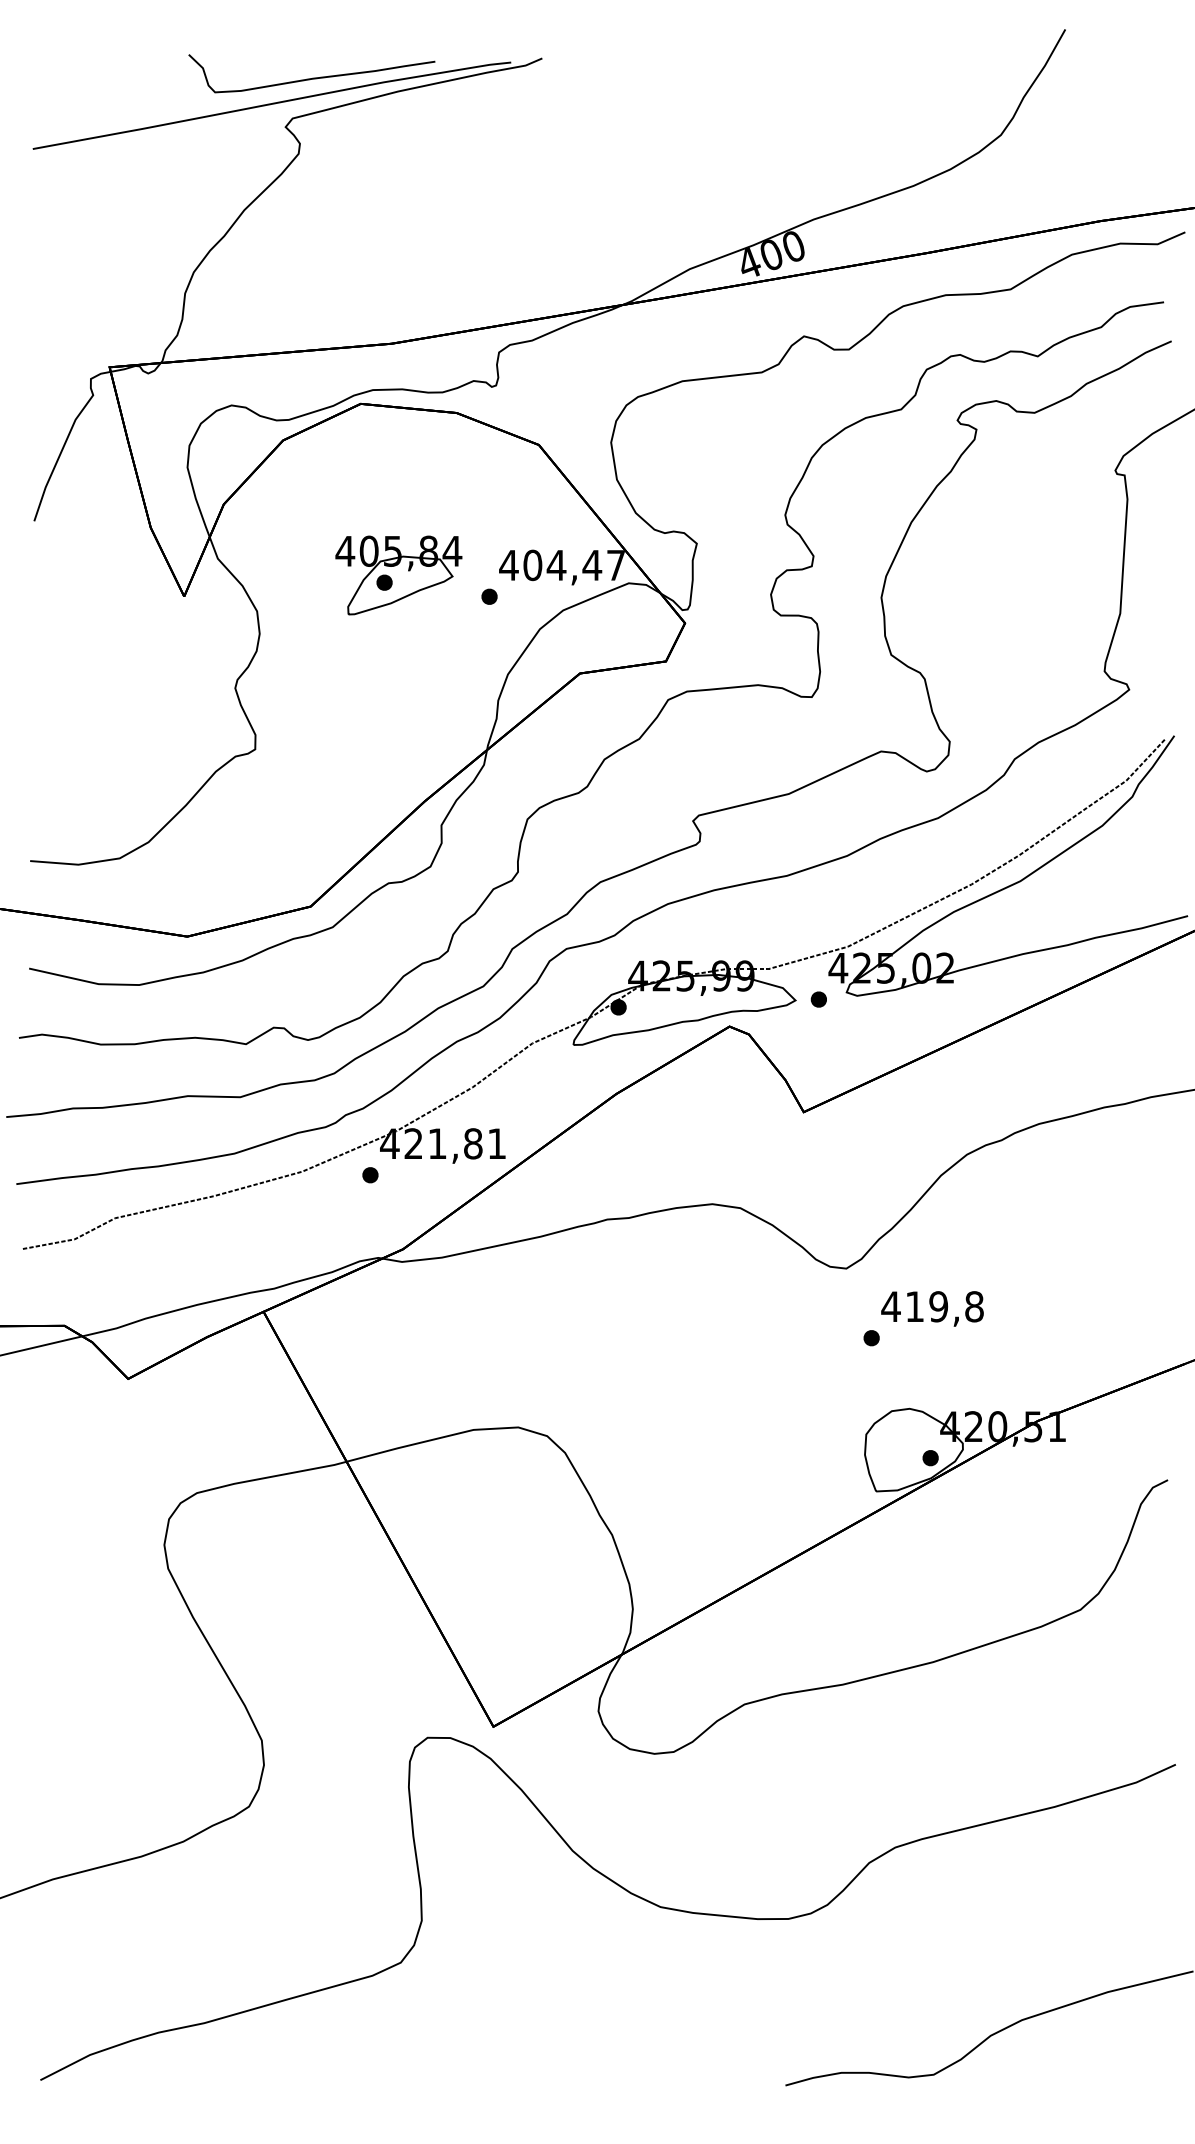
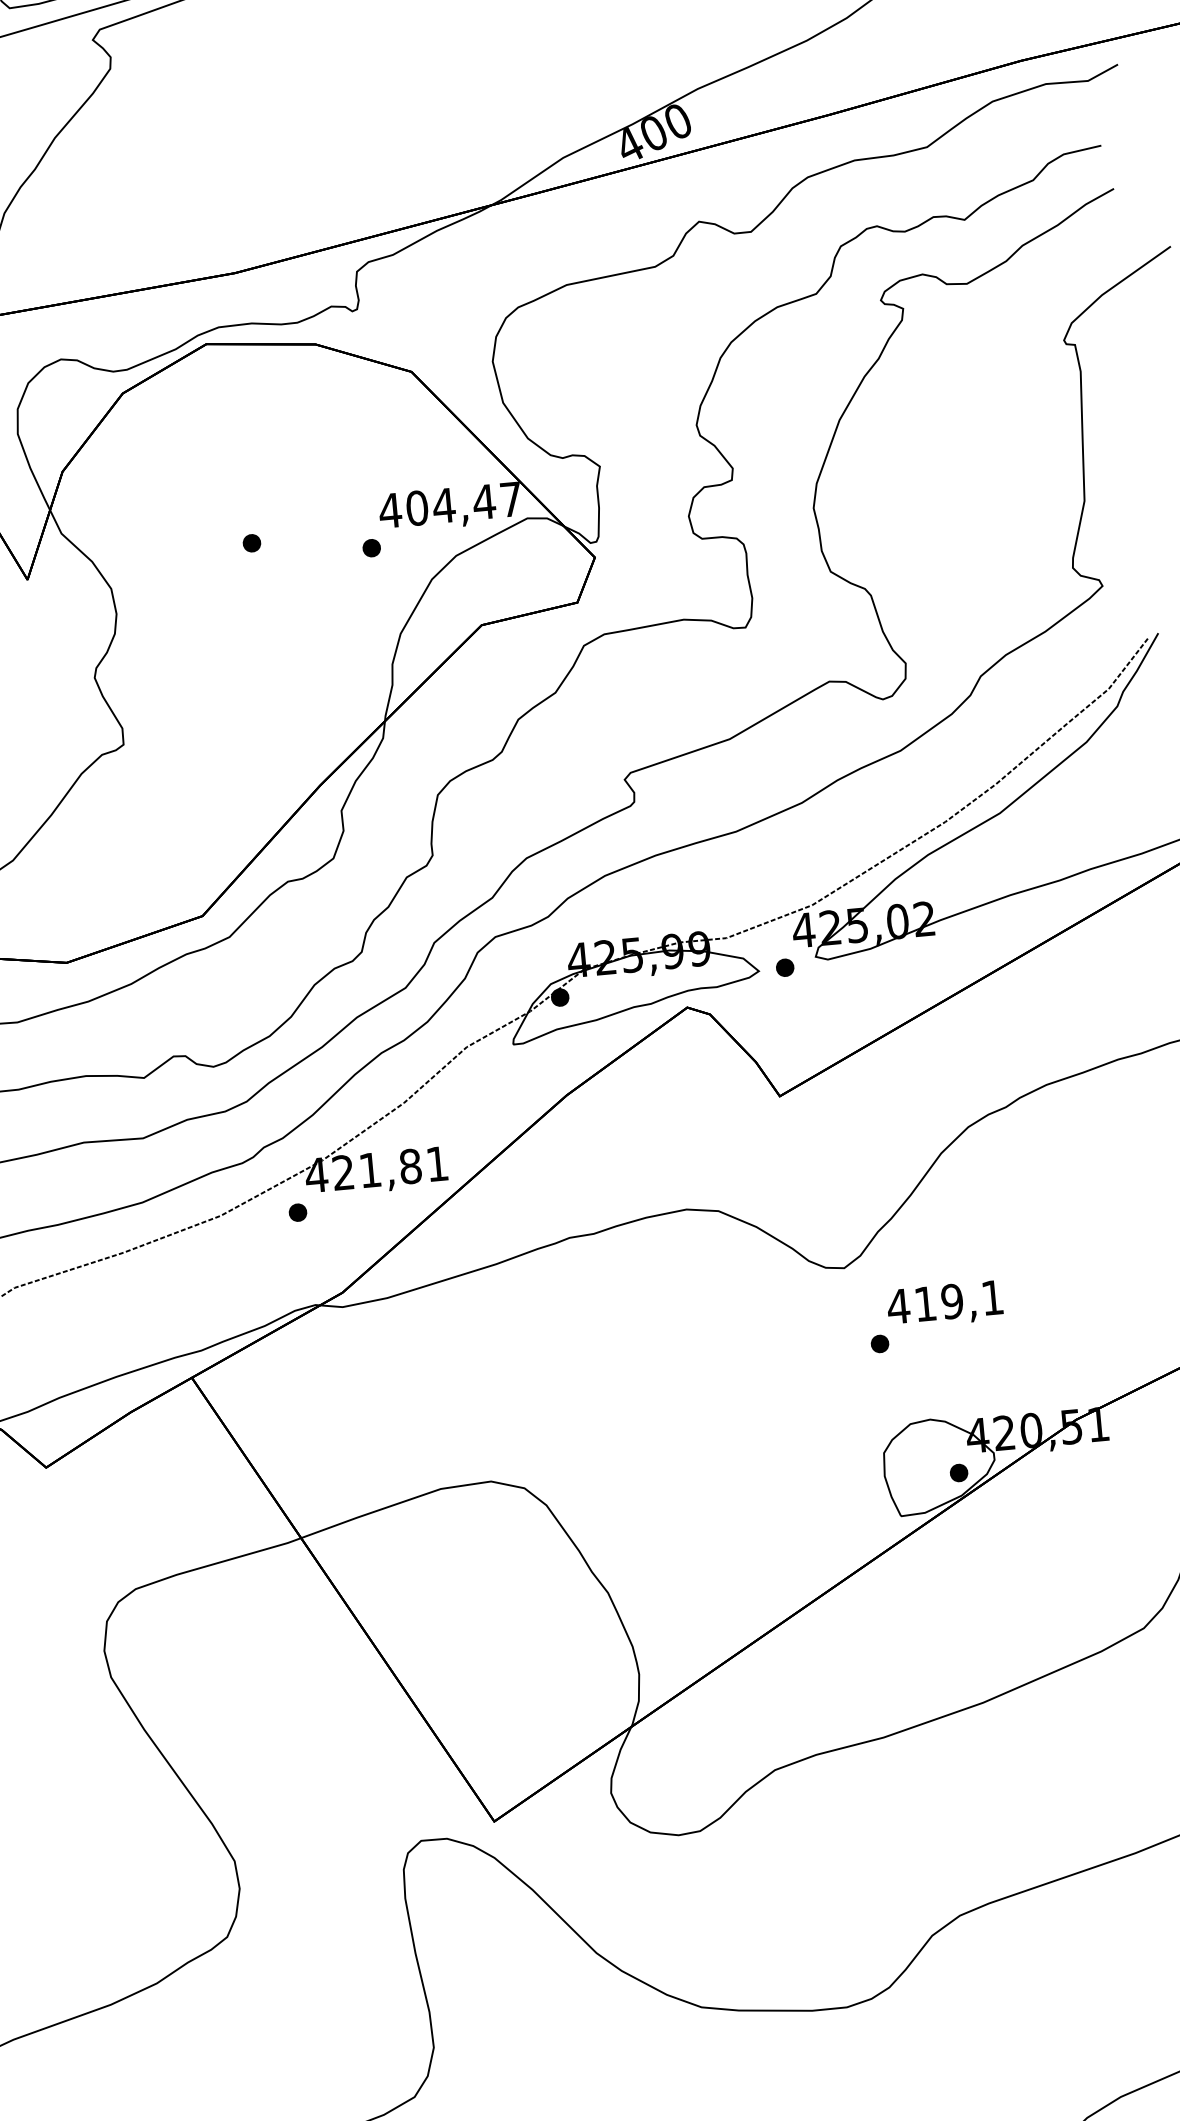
part: (398, 575) -> (266, 533), removed
text: (974, 1306) -> (992, 1297), 419,8 -> 419,1

